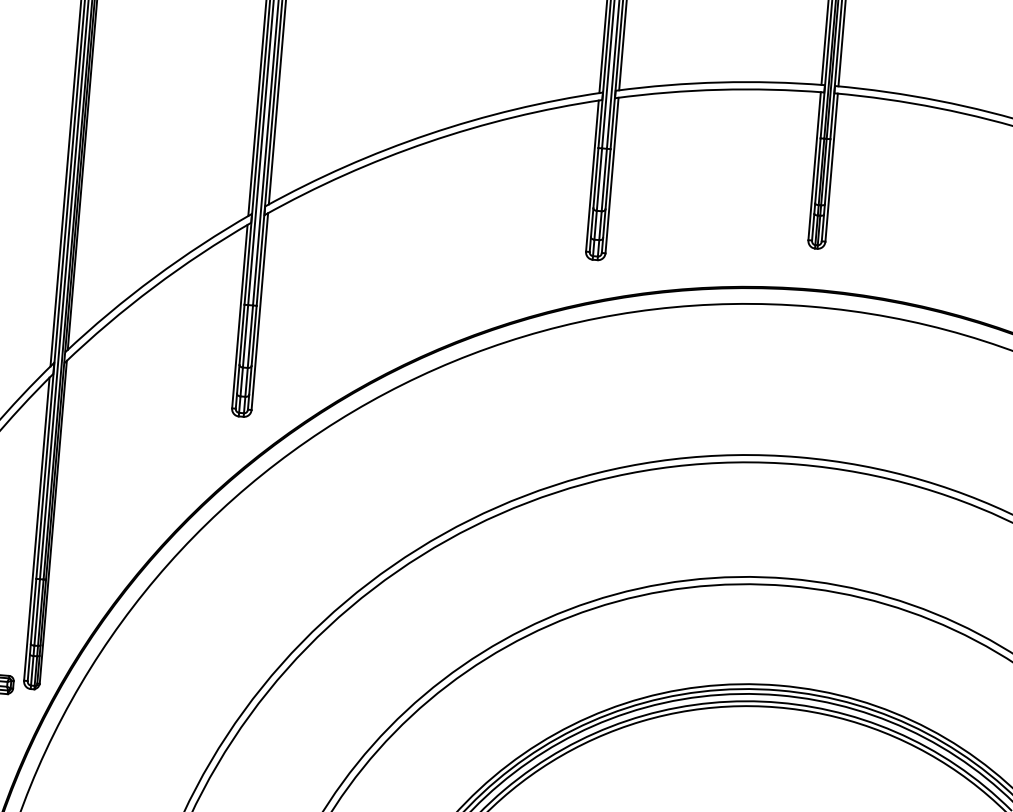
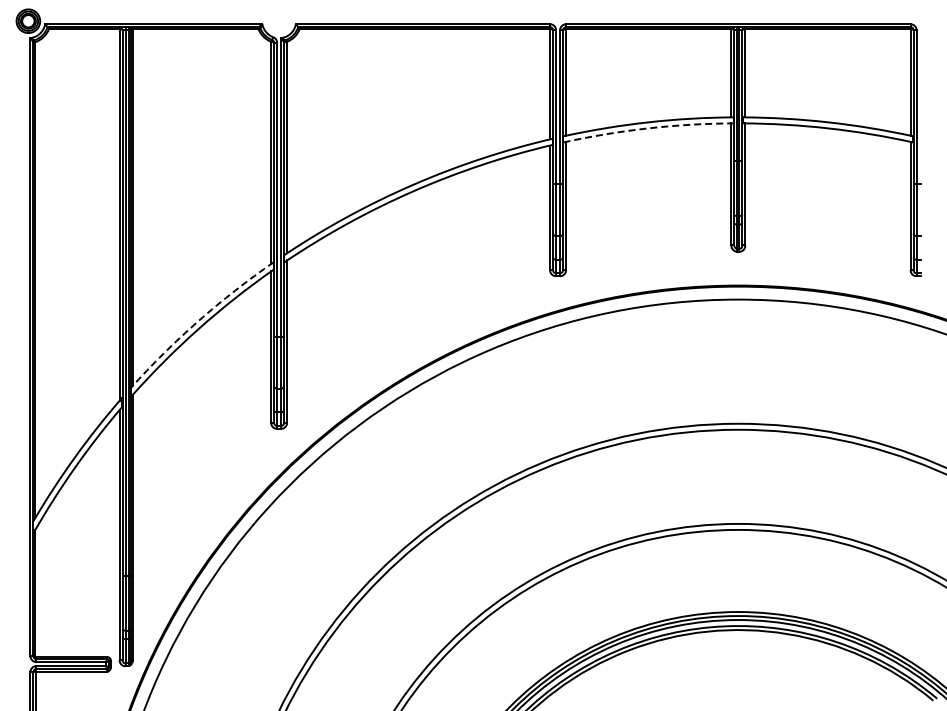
arc: (719, 89) -> (648, 128), solid -> dashed
arc: (154, 278) -> (198, 321), solid -> dashed

